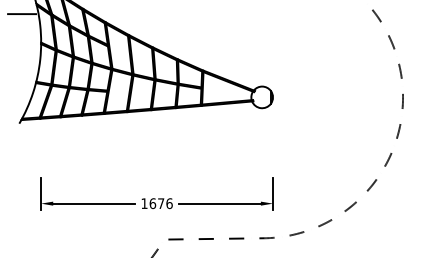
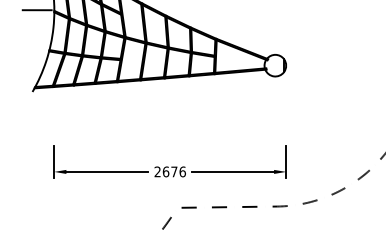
line: (23, 41) -> (36, 9), added
text: (144, 203) -> (157, 171), 1676 -> 2676

